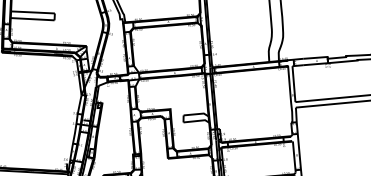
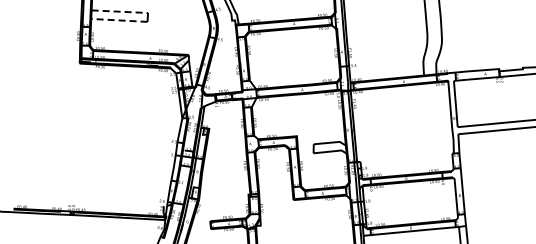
line: (33, 12) -> (120, 11), solid -> dashed
line: (31, 19) -> (118, 20), solid -> dashed

